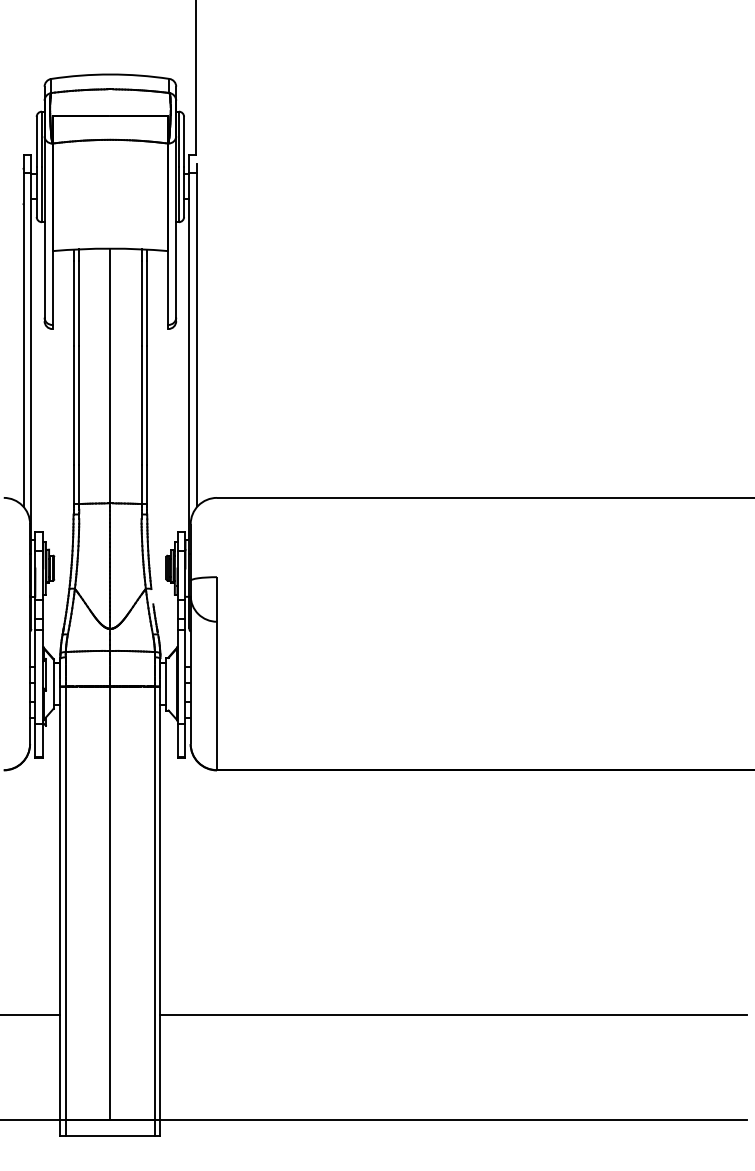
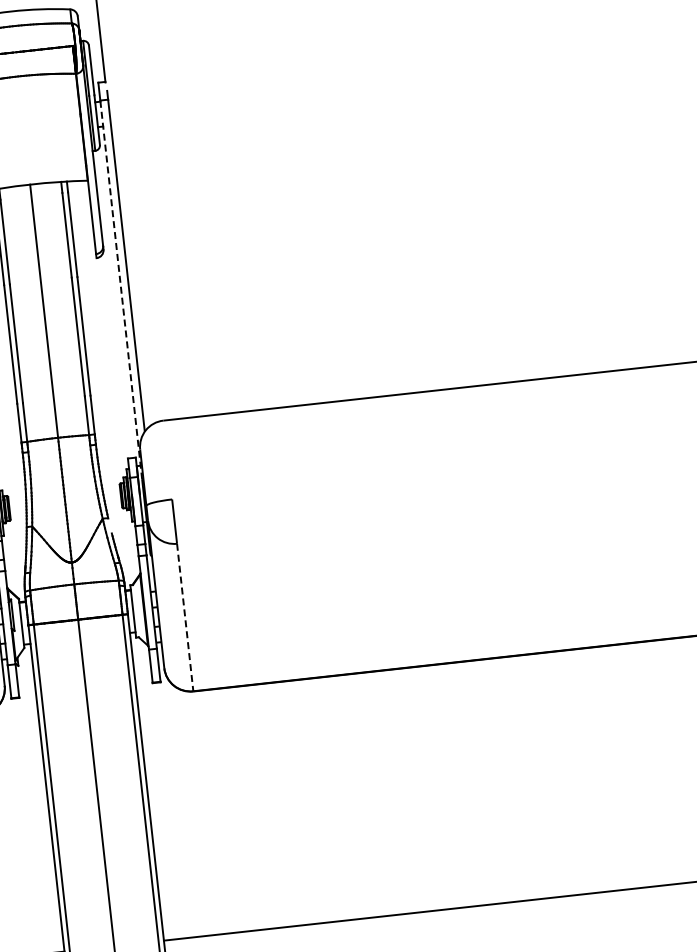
line: (189, 363) -> (121, 290), solid -> dashed
line: (217, 696) -> (185, 617), solid -> dashed

